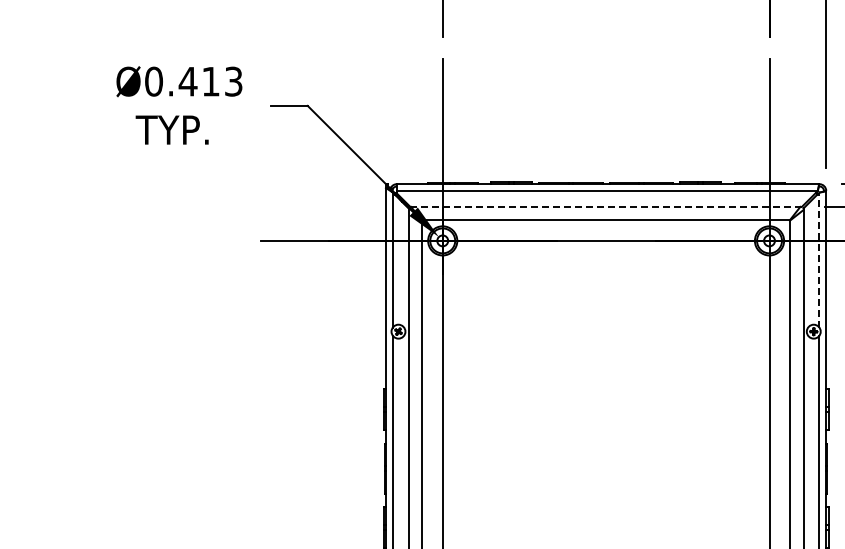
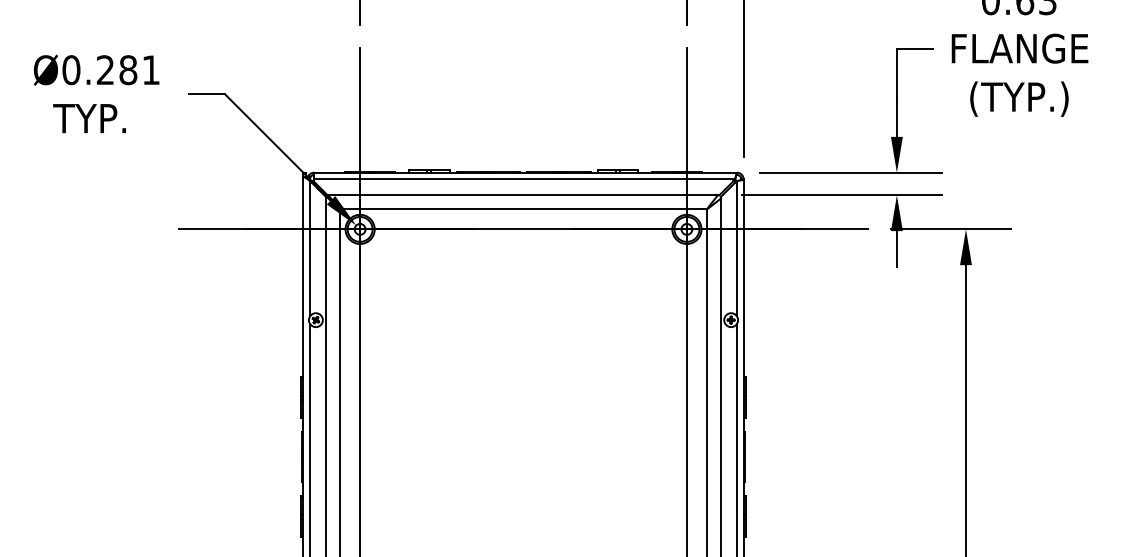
text: (210, 82) -> (127, 70), Ø0.413 -> Ø0.281
line: (606, 207) -> (523, 195), dashed -> solid
line: (819, 260) -> (736, 248), dashed -> solid

